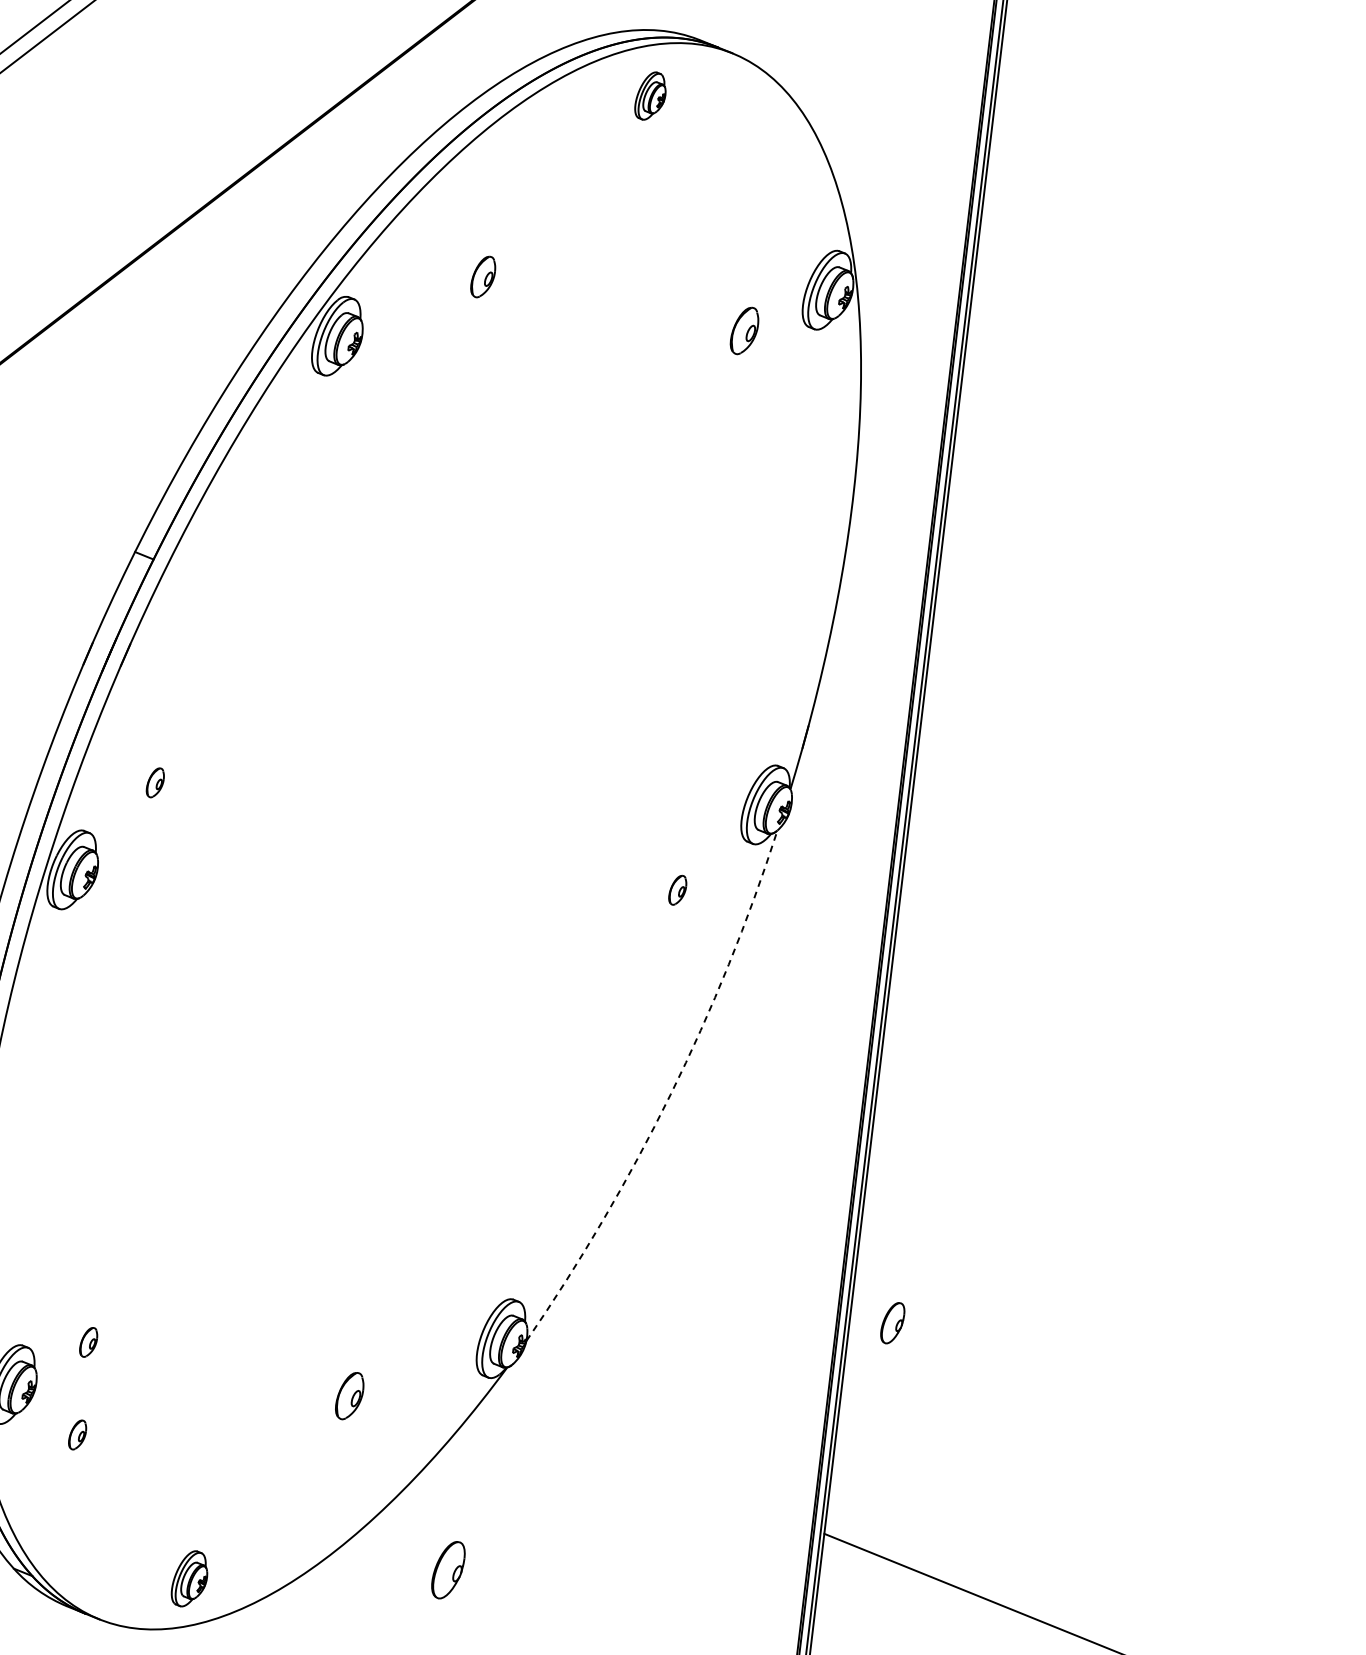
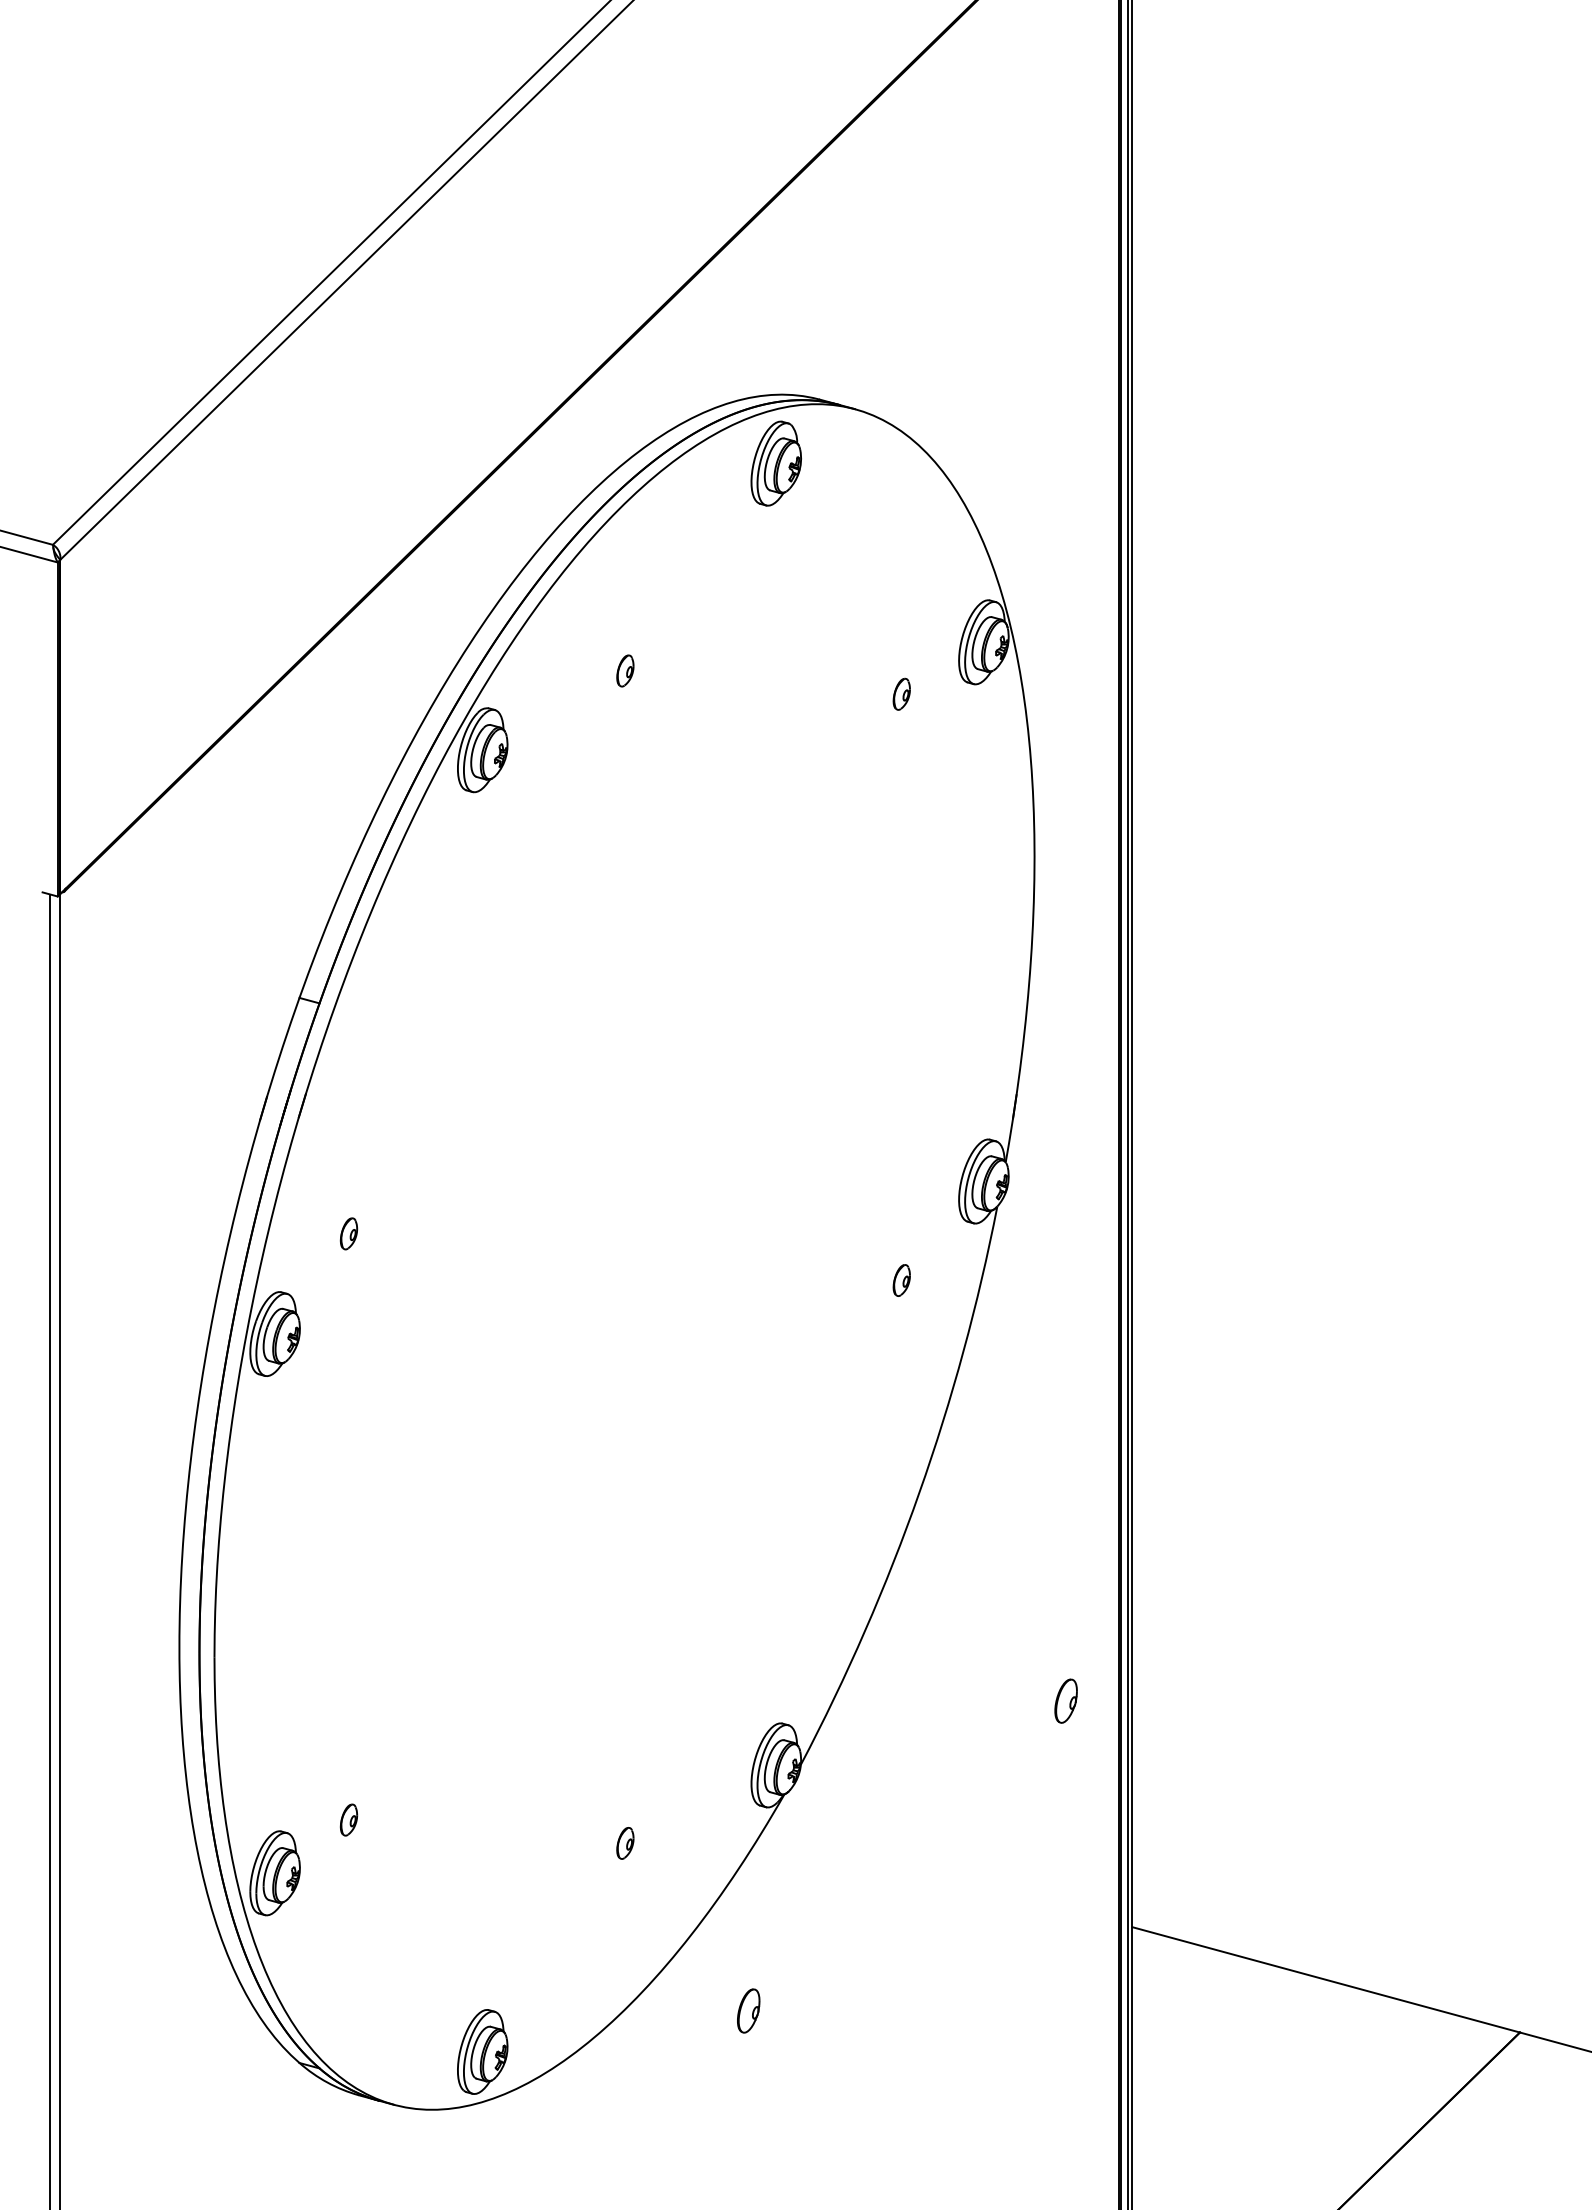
part: (650, 96) -> (775, 463), size x1.67
part: (483, 276) -> (625, 670), size x0.71
part: (744, 329) -> (901, 693), size x0.62
arc: (670, 1094) -> (919, 1492), dashed -> solid
part: (892, 1322) -> (1065, 1700), moved
part: (350, 1396) -> (625, 1843), size x0.62
part: (77, 1434) -> (348, 1916), removed
part: (448, 1569) -> (748, 2010), size x0.71
part: (189, 1578) -> (482, 2051), size x1.43

